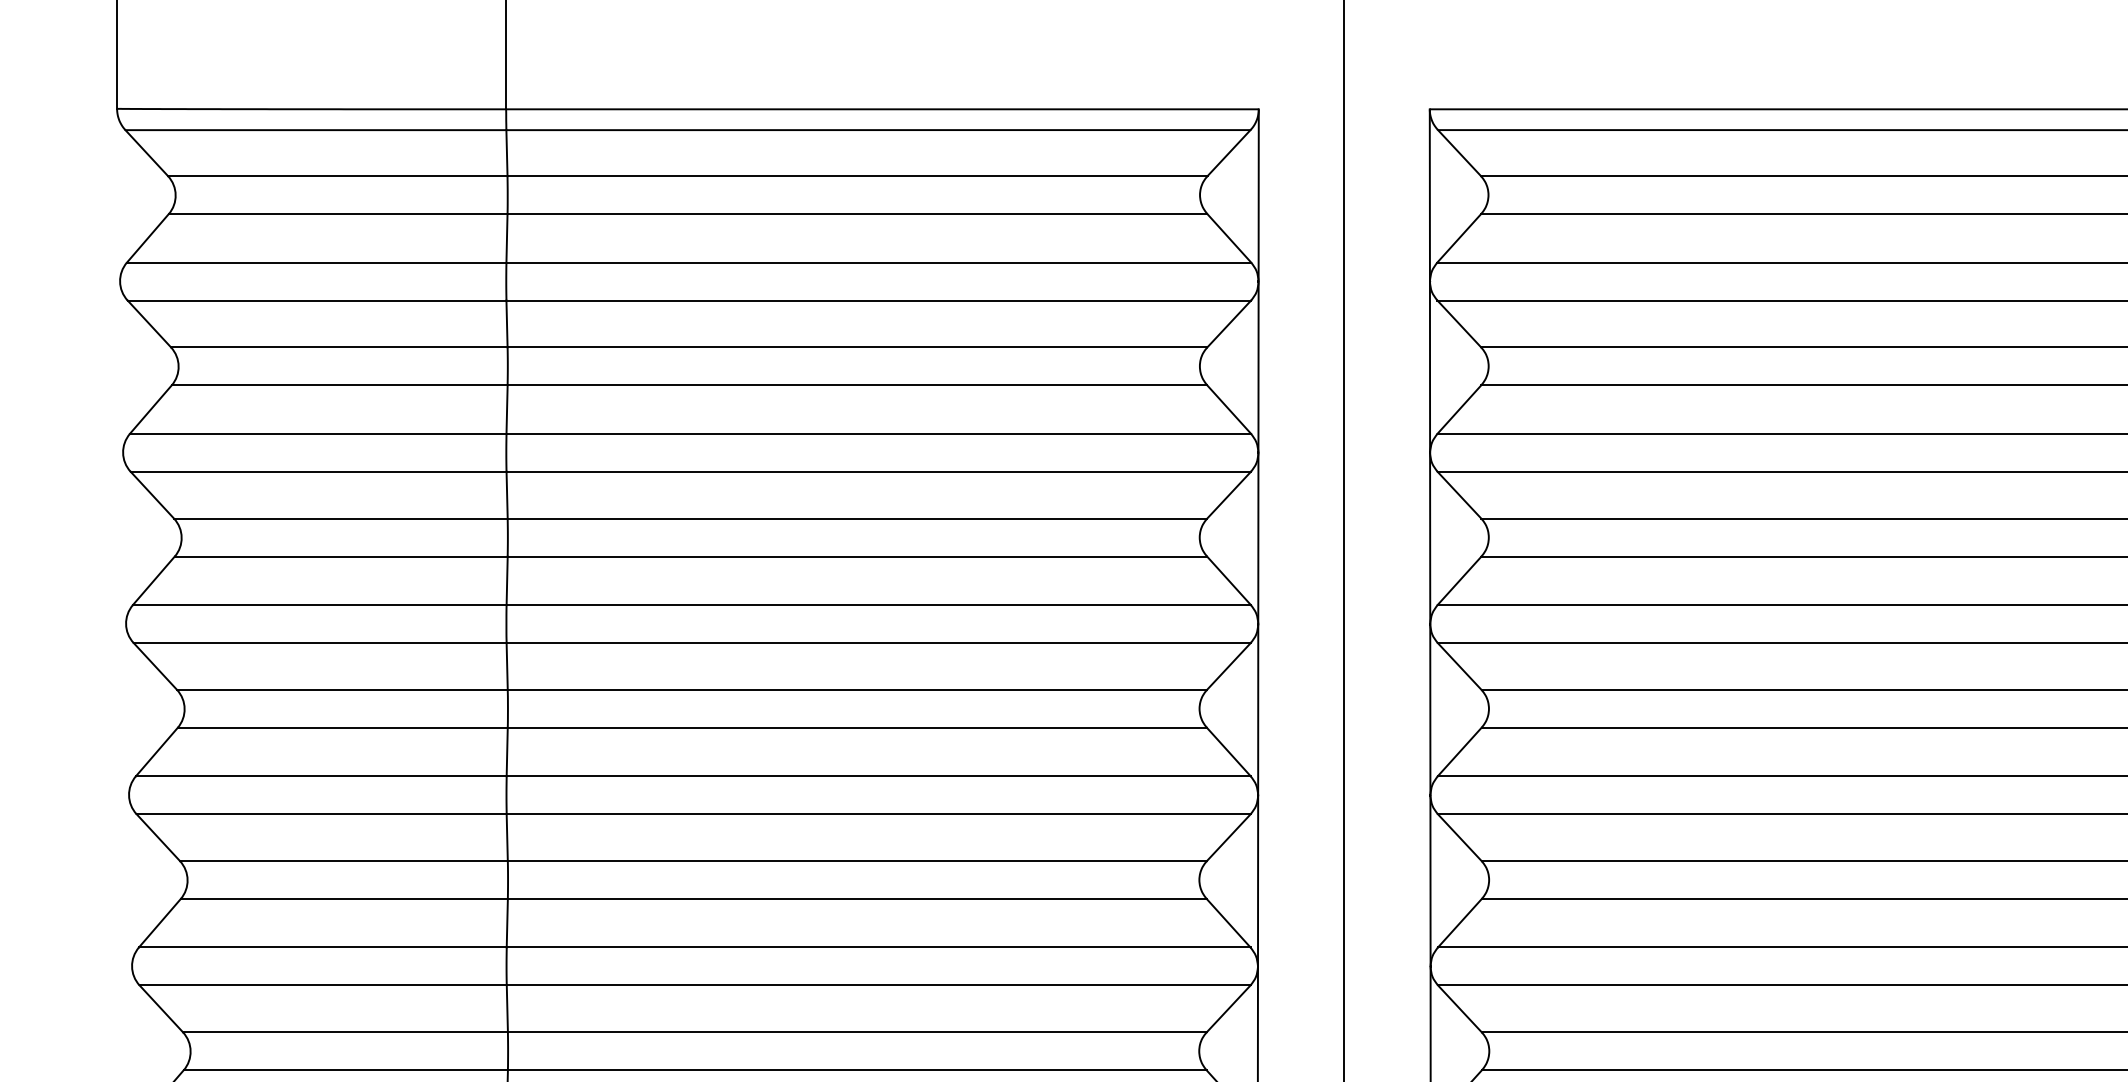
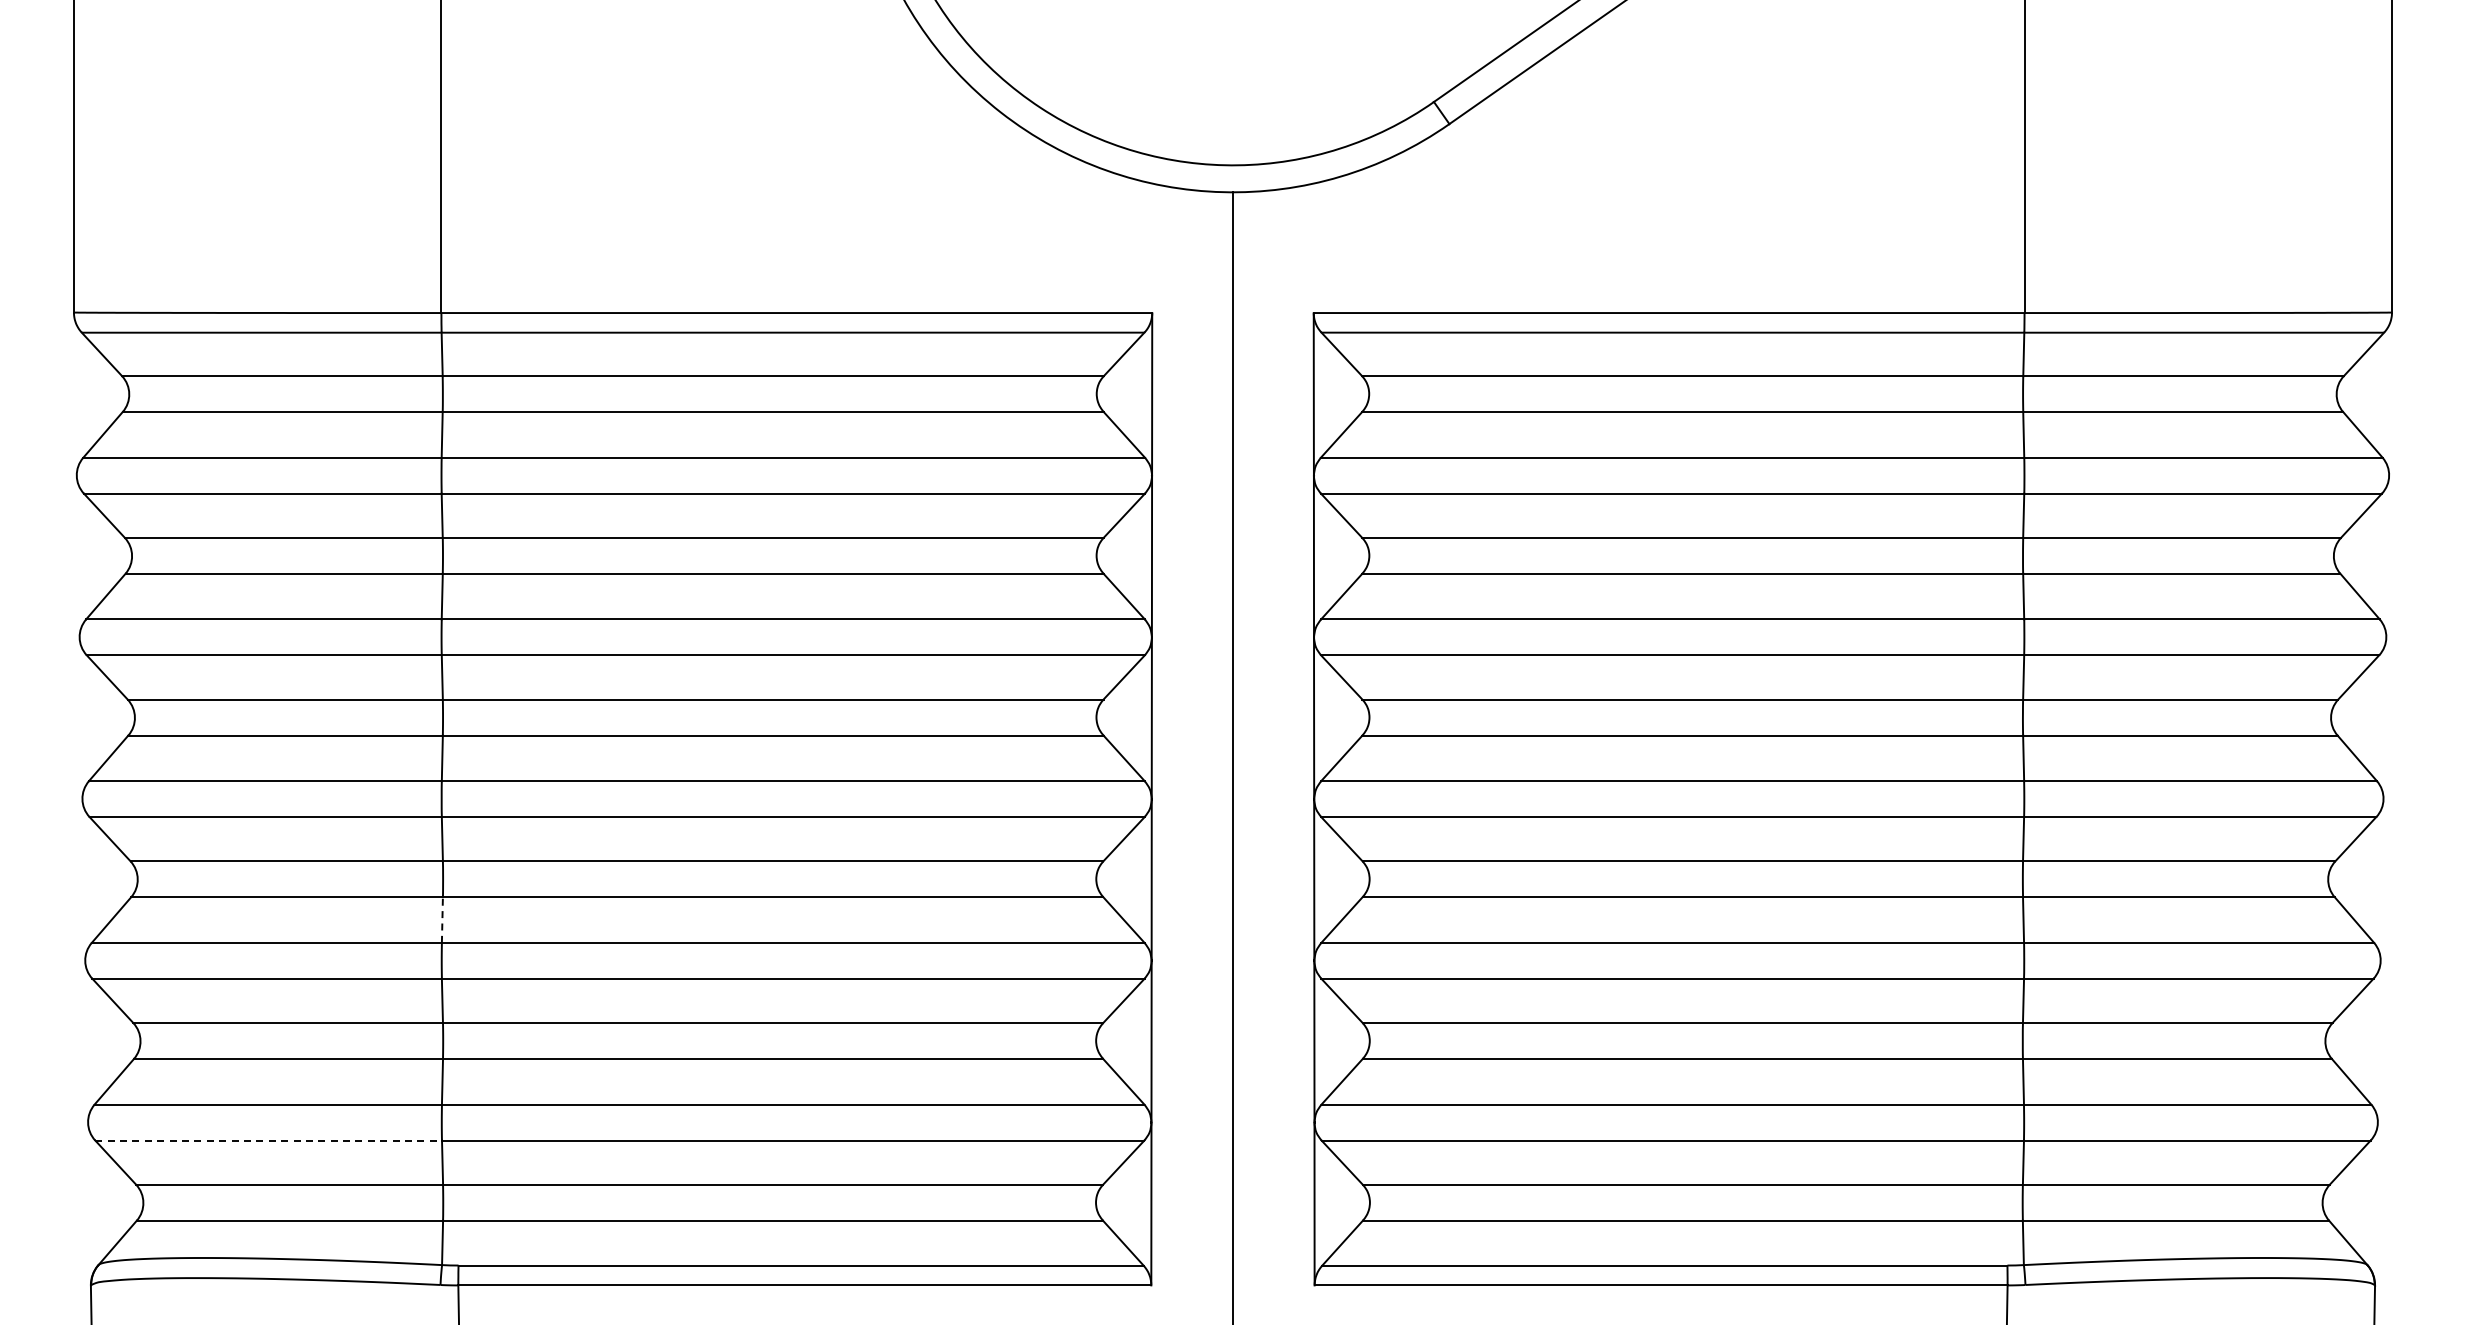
line: (507, 752) -> (442, 920), solid -> dashed
line: (324, 985) -> (269, 1140), solid -> dashed

